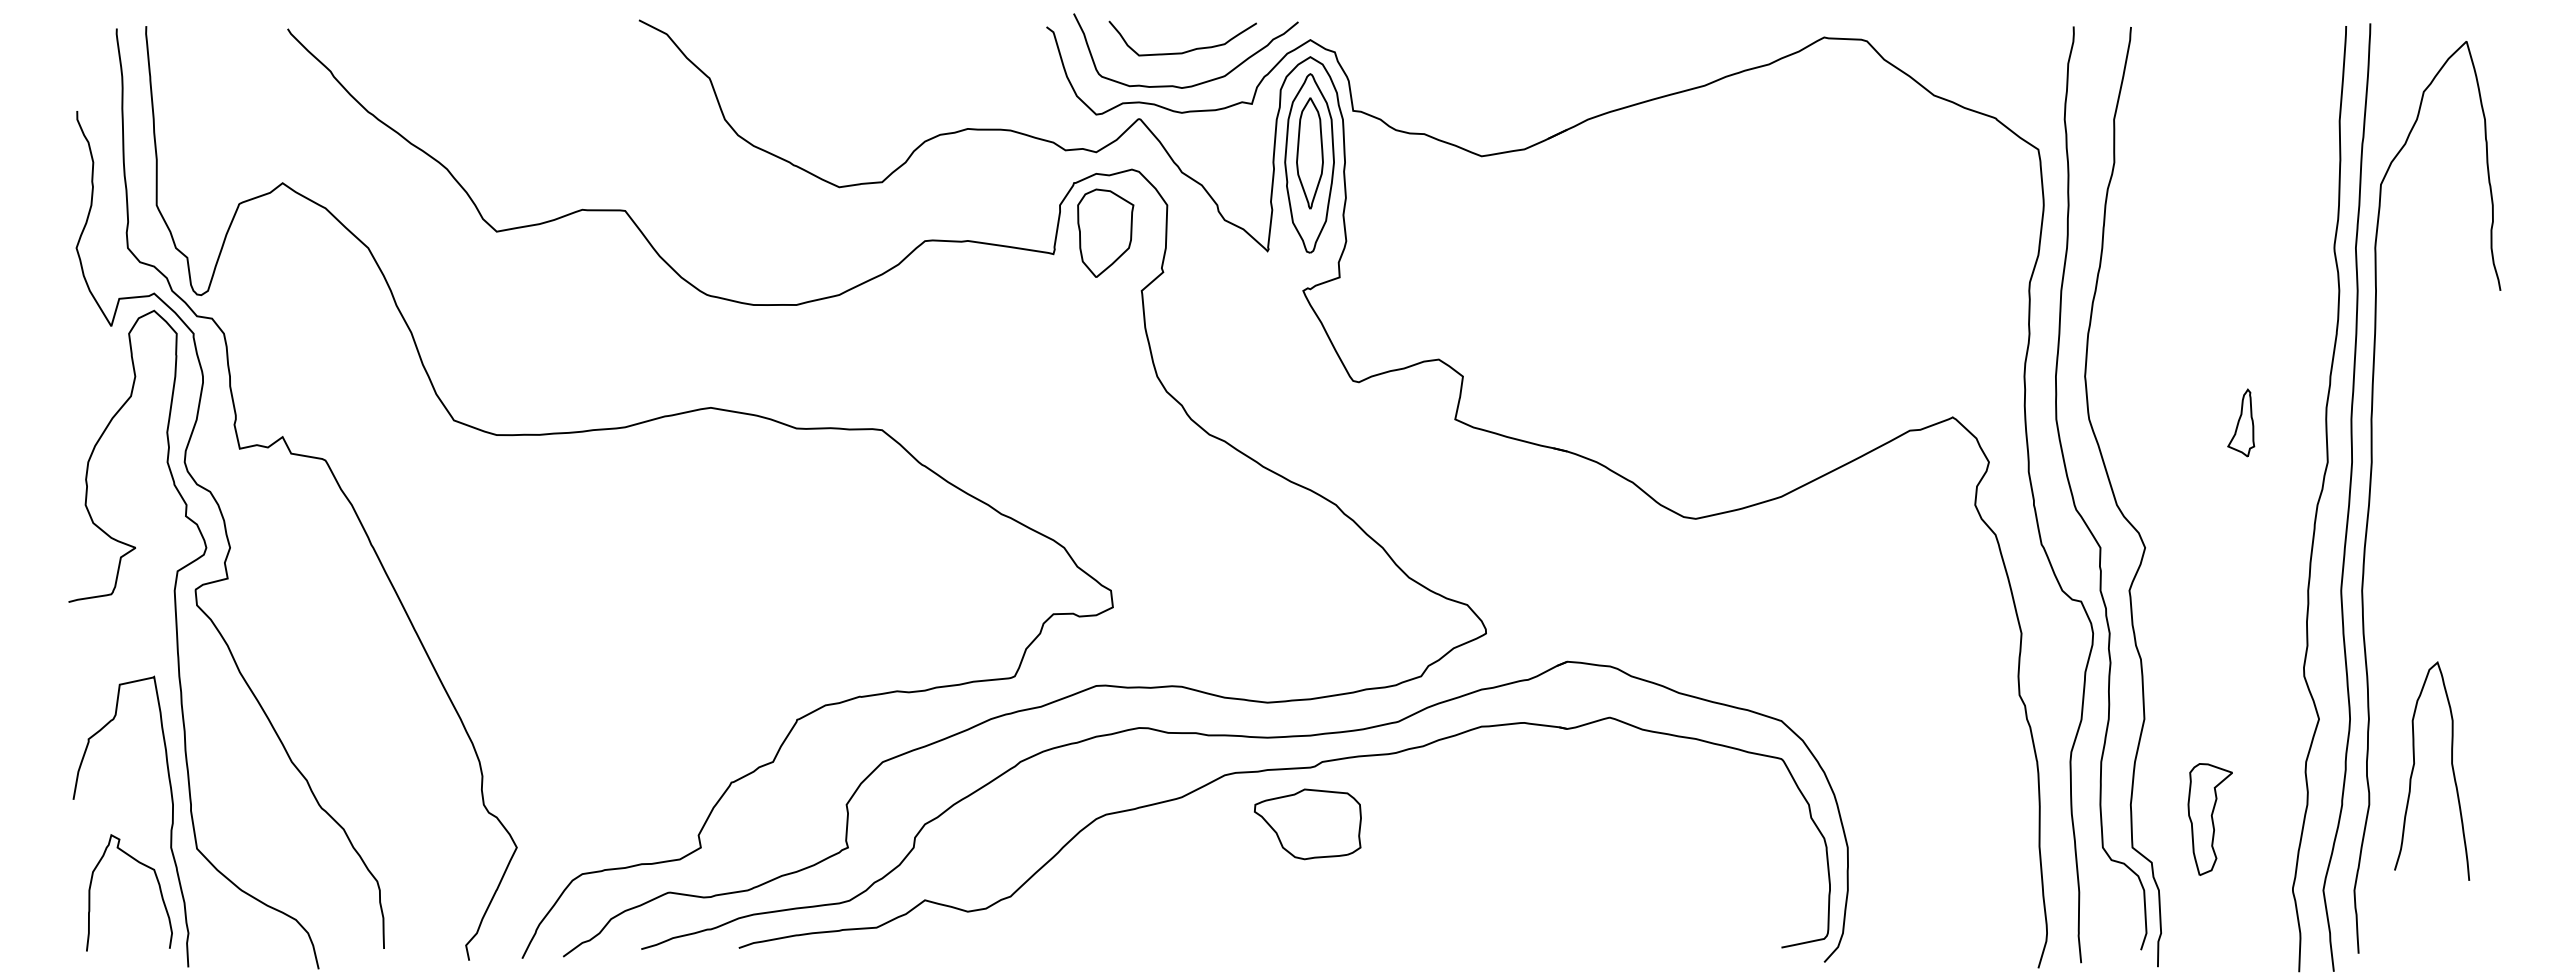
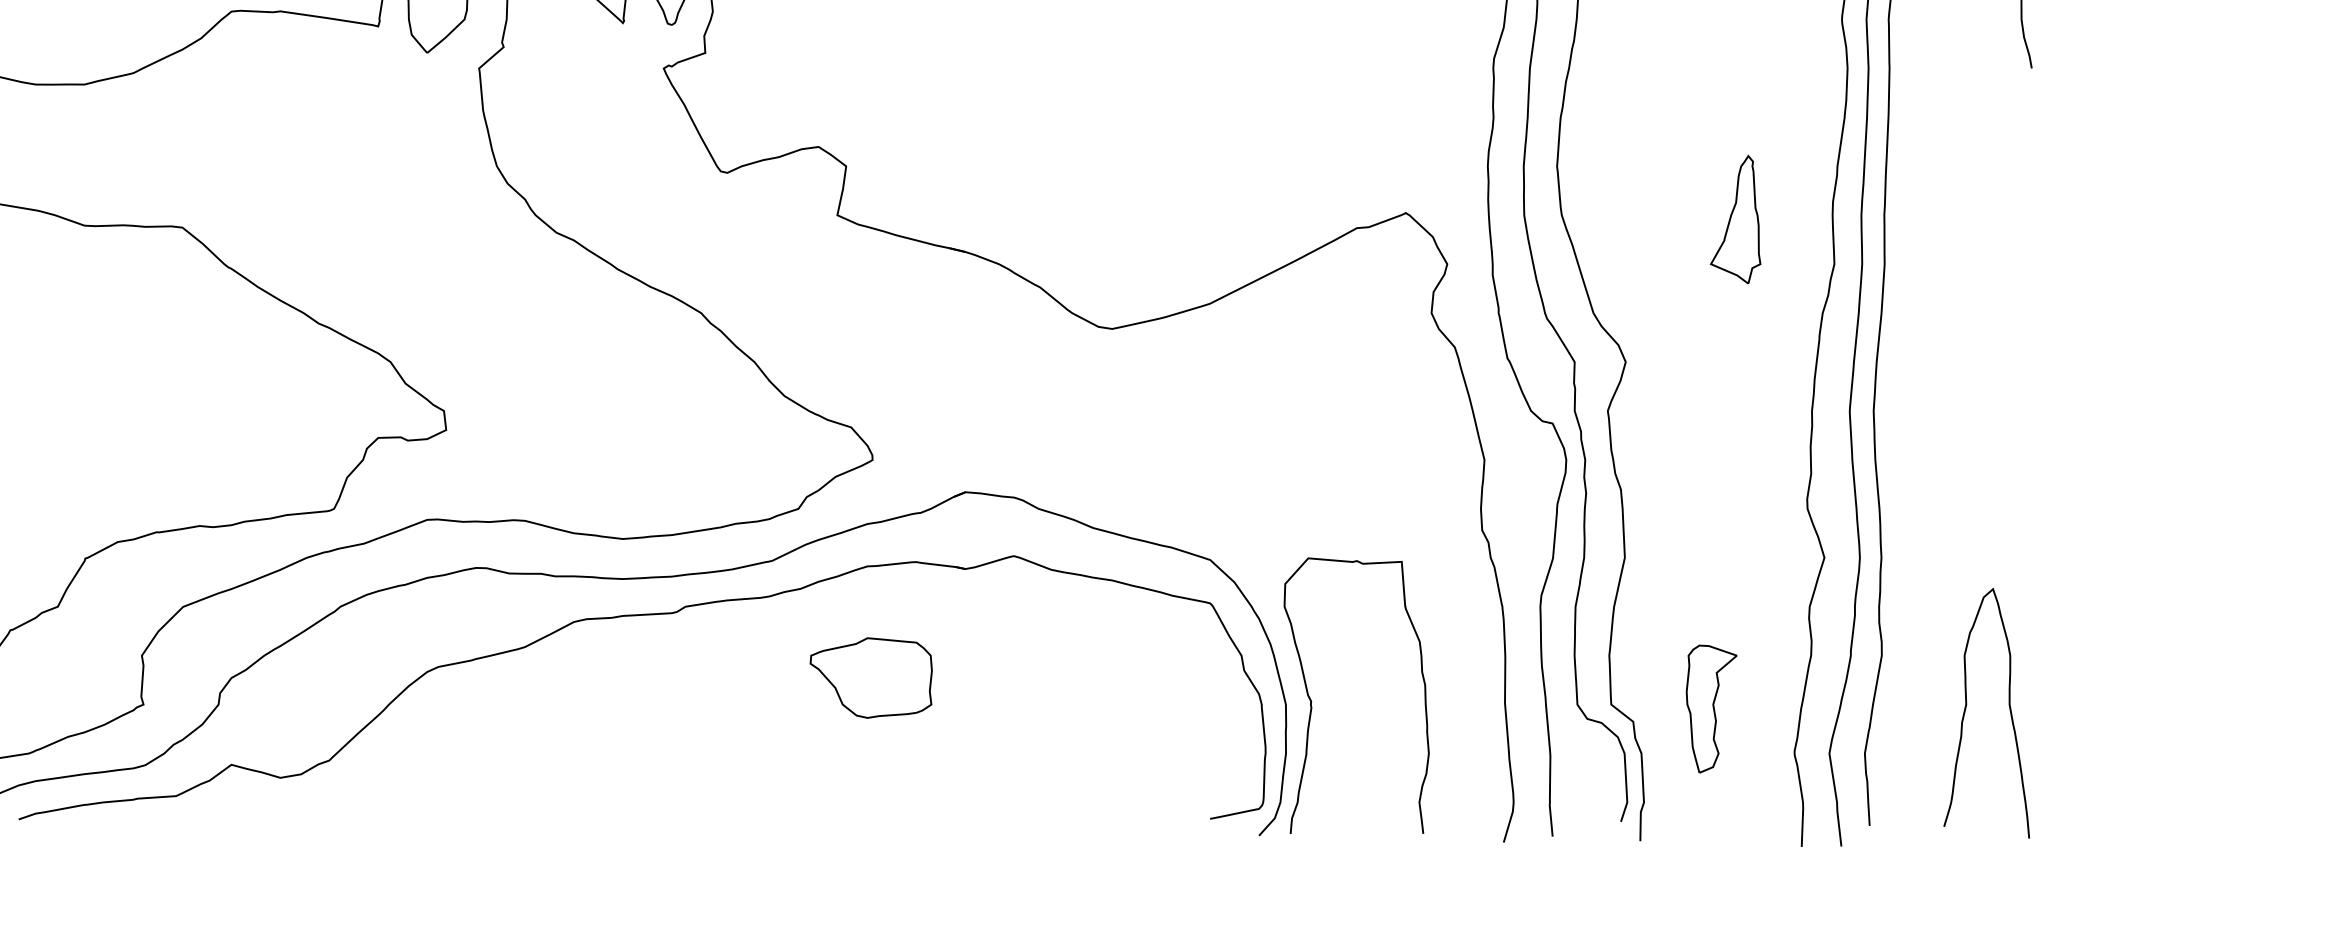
part: (2240, 422) -> (1734, 218), size x1.67
curve: (2414, 767) -> (1966, 709), moved
part: (2209, 819) -> (1710, 709), moved
part: (1307, 824) -> (870, 678), moved
curve: (1870, 843) -> (1311, 699), added

